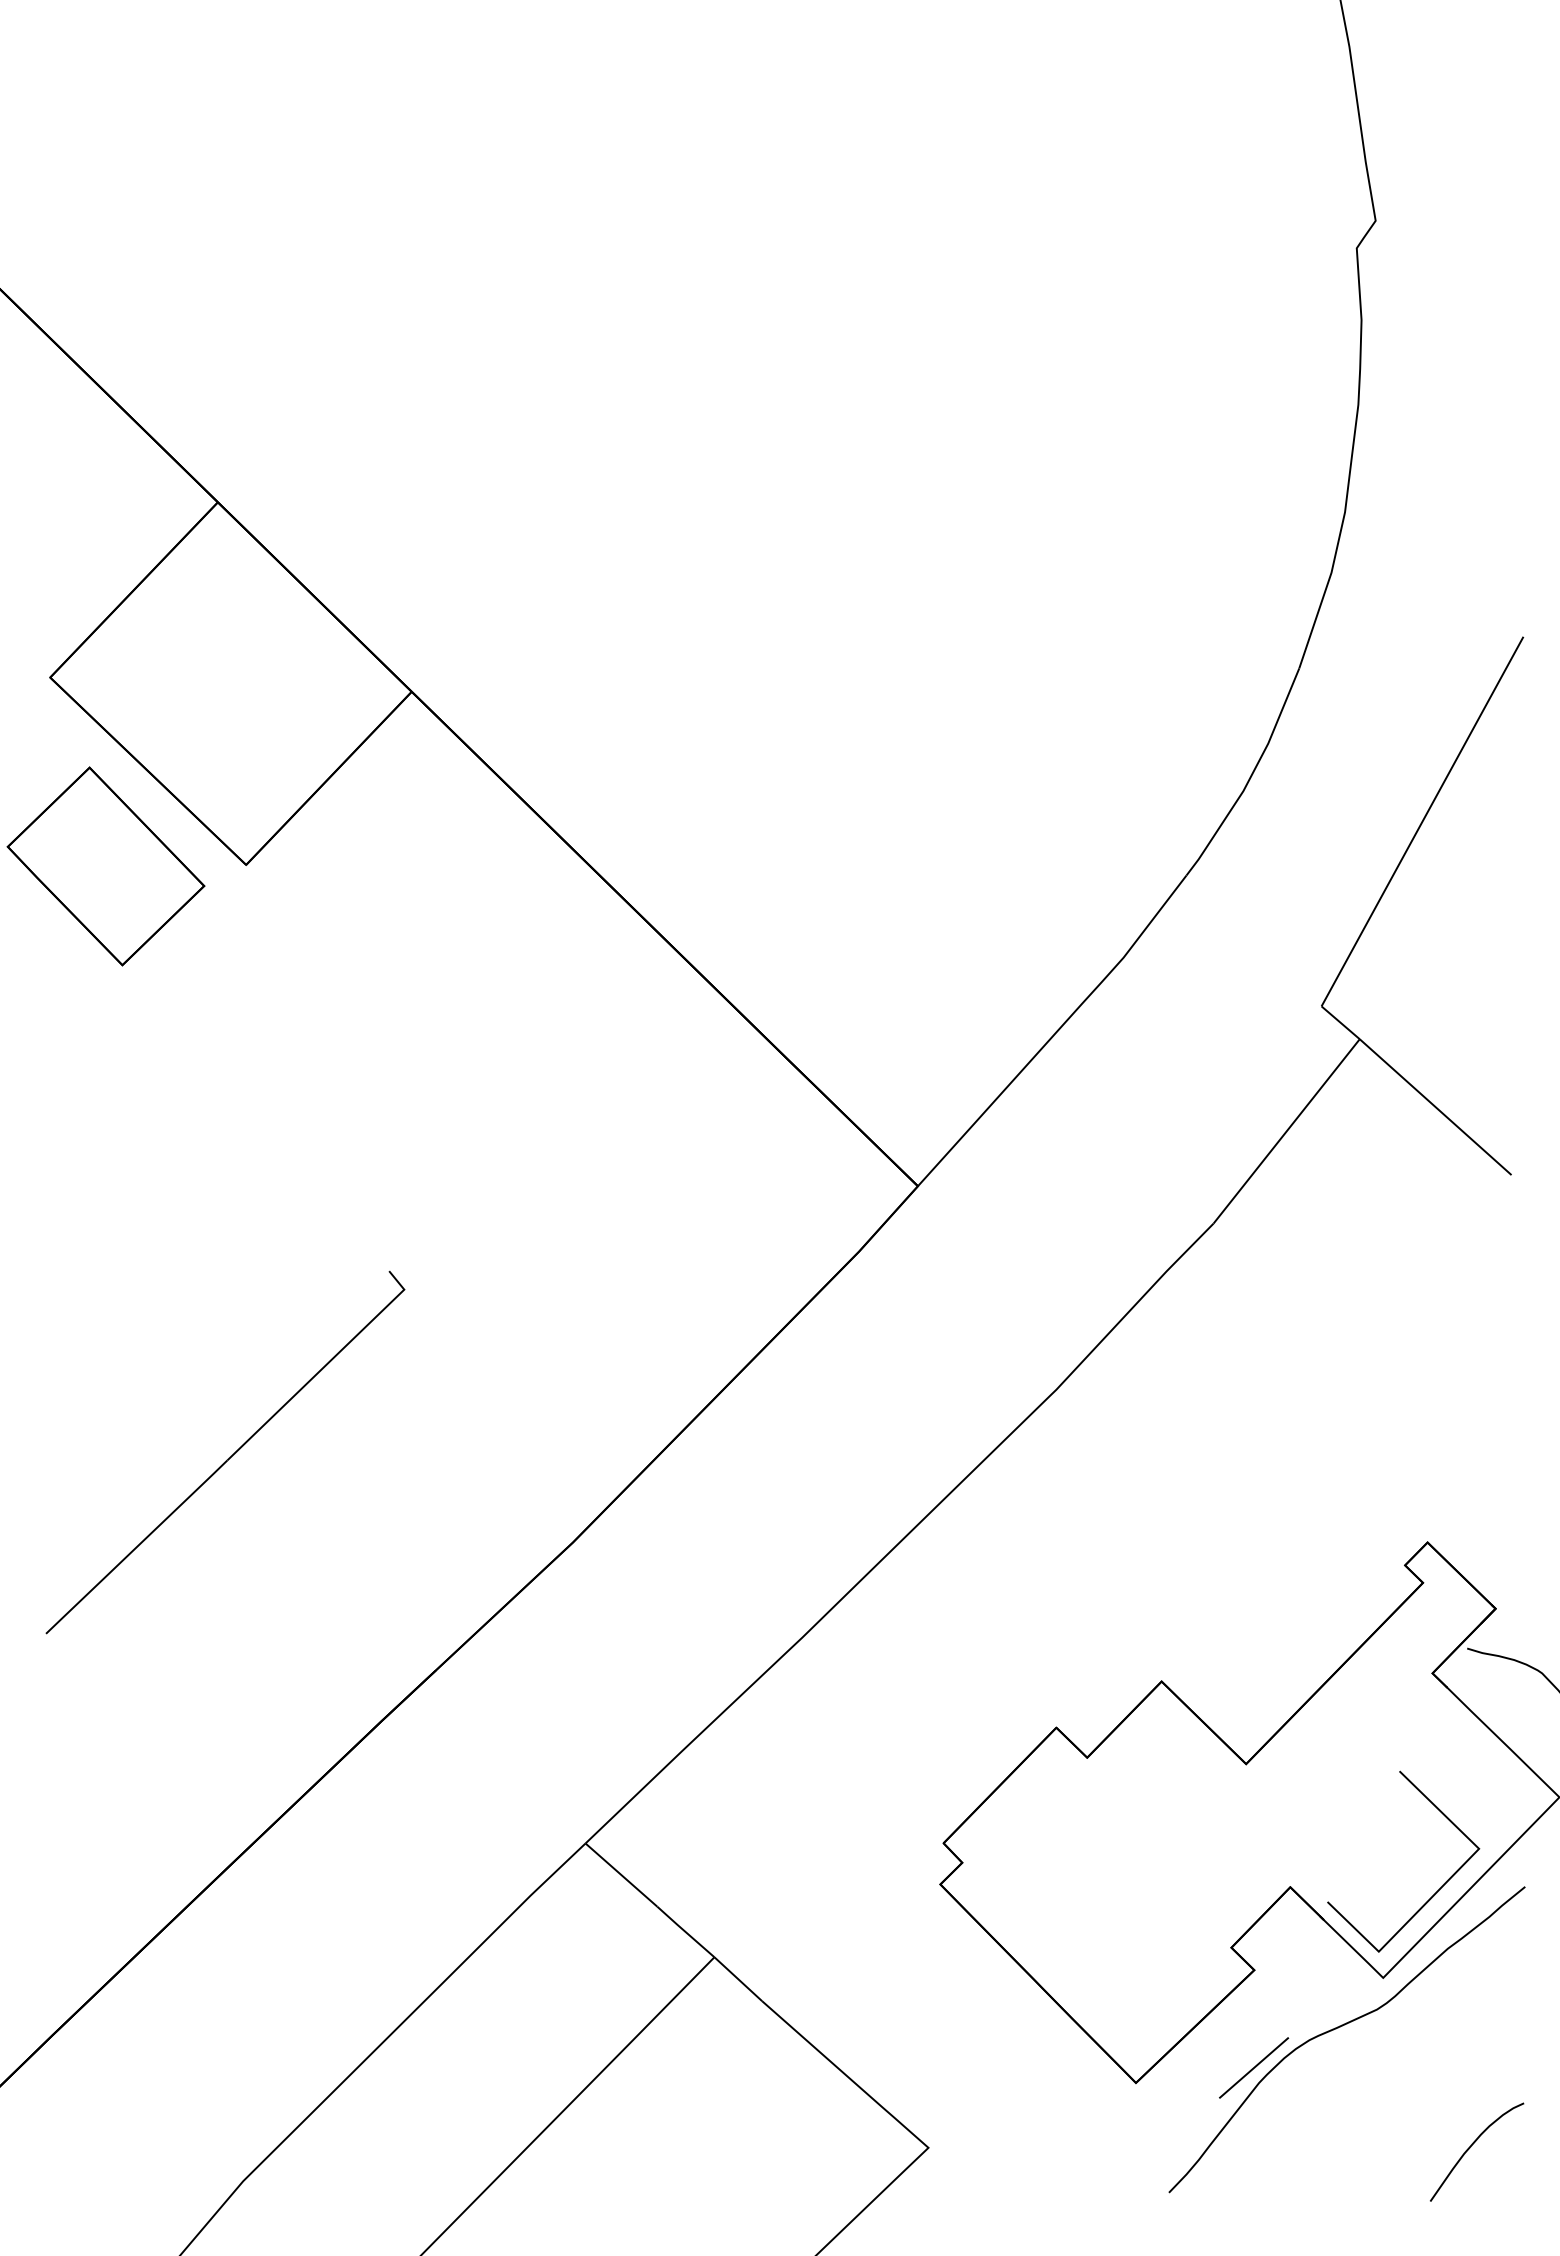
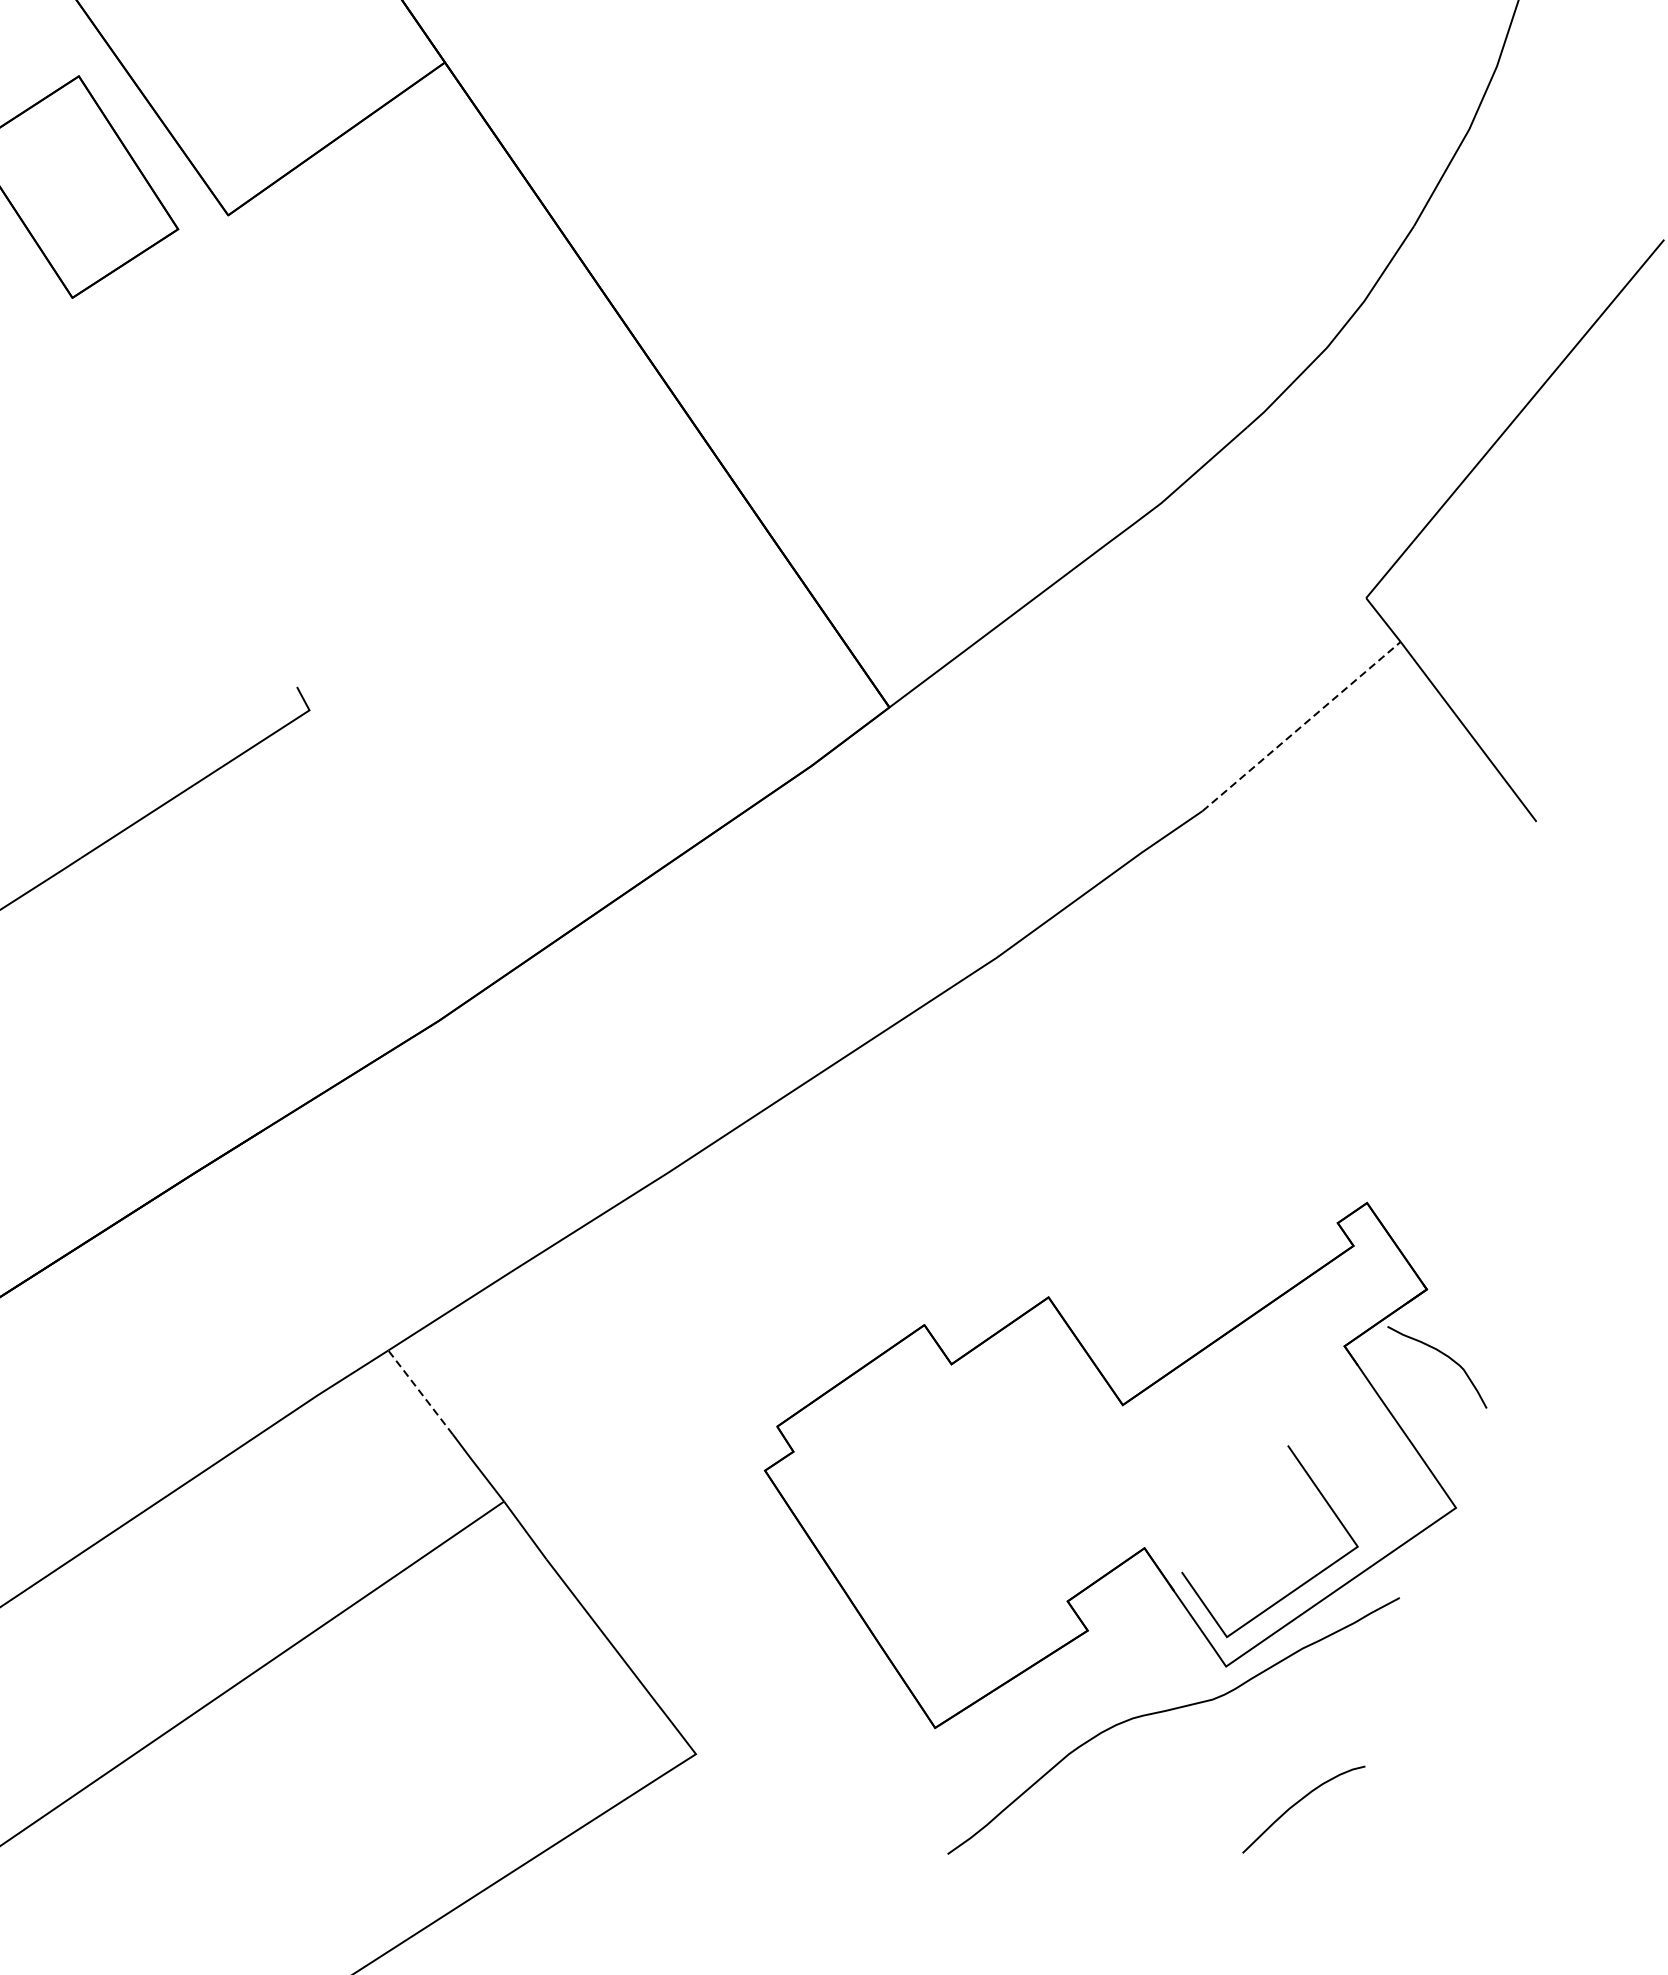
line: (1286, 1131) -> (1301, 726), solid -> dashed
line: (621, 1875) -> (420, 1392), solid -> dashed
line: (1254, 2067) -> (1067, 1736), removed
curve: (1470, 2148) -> (1297, 1804), moved

